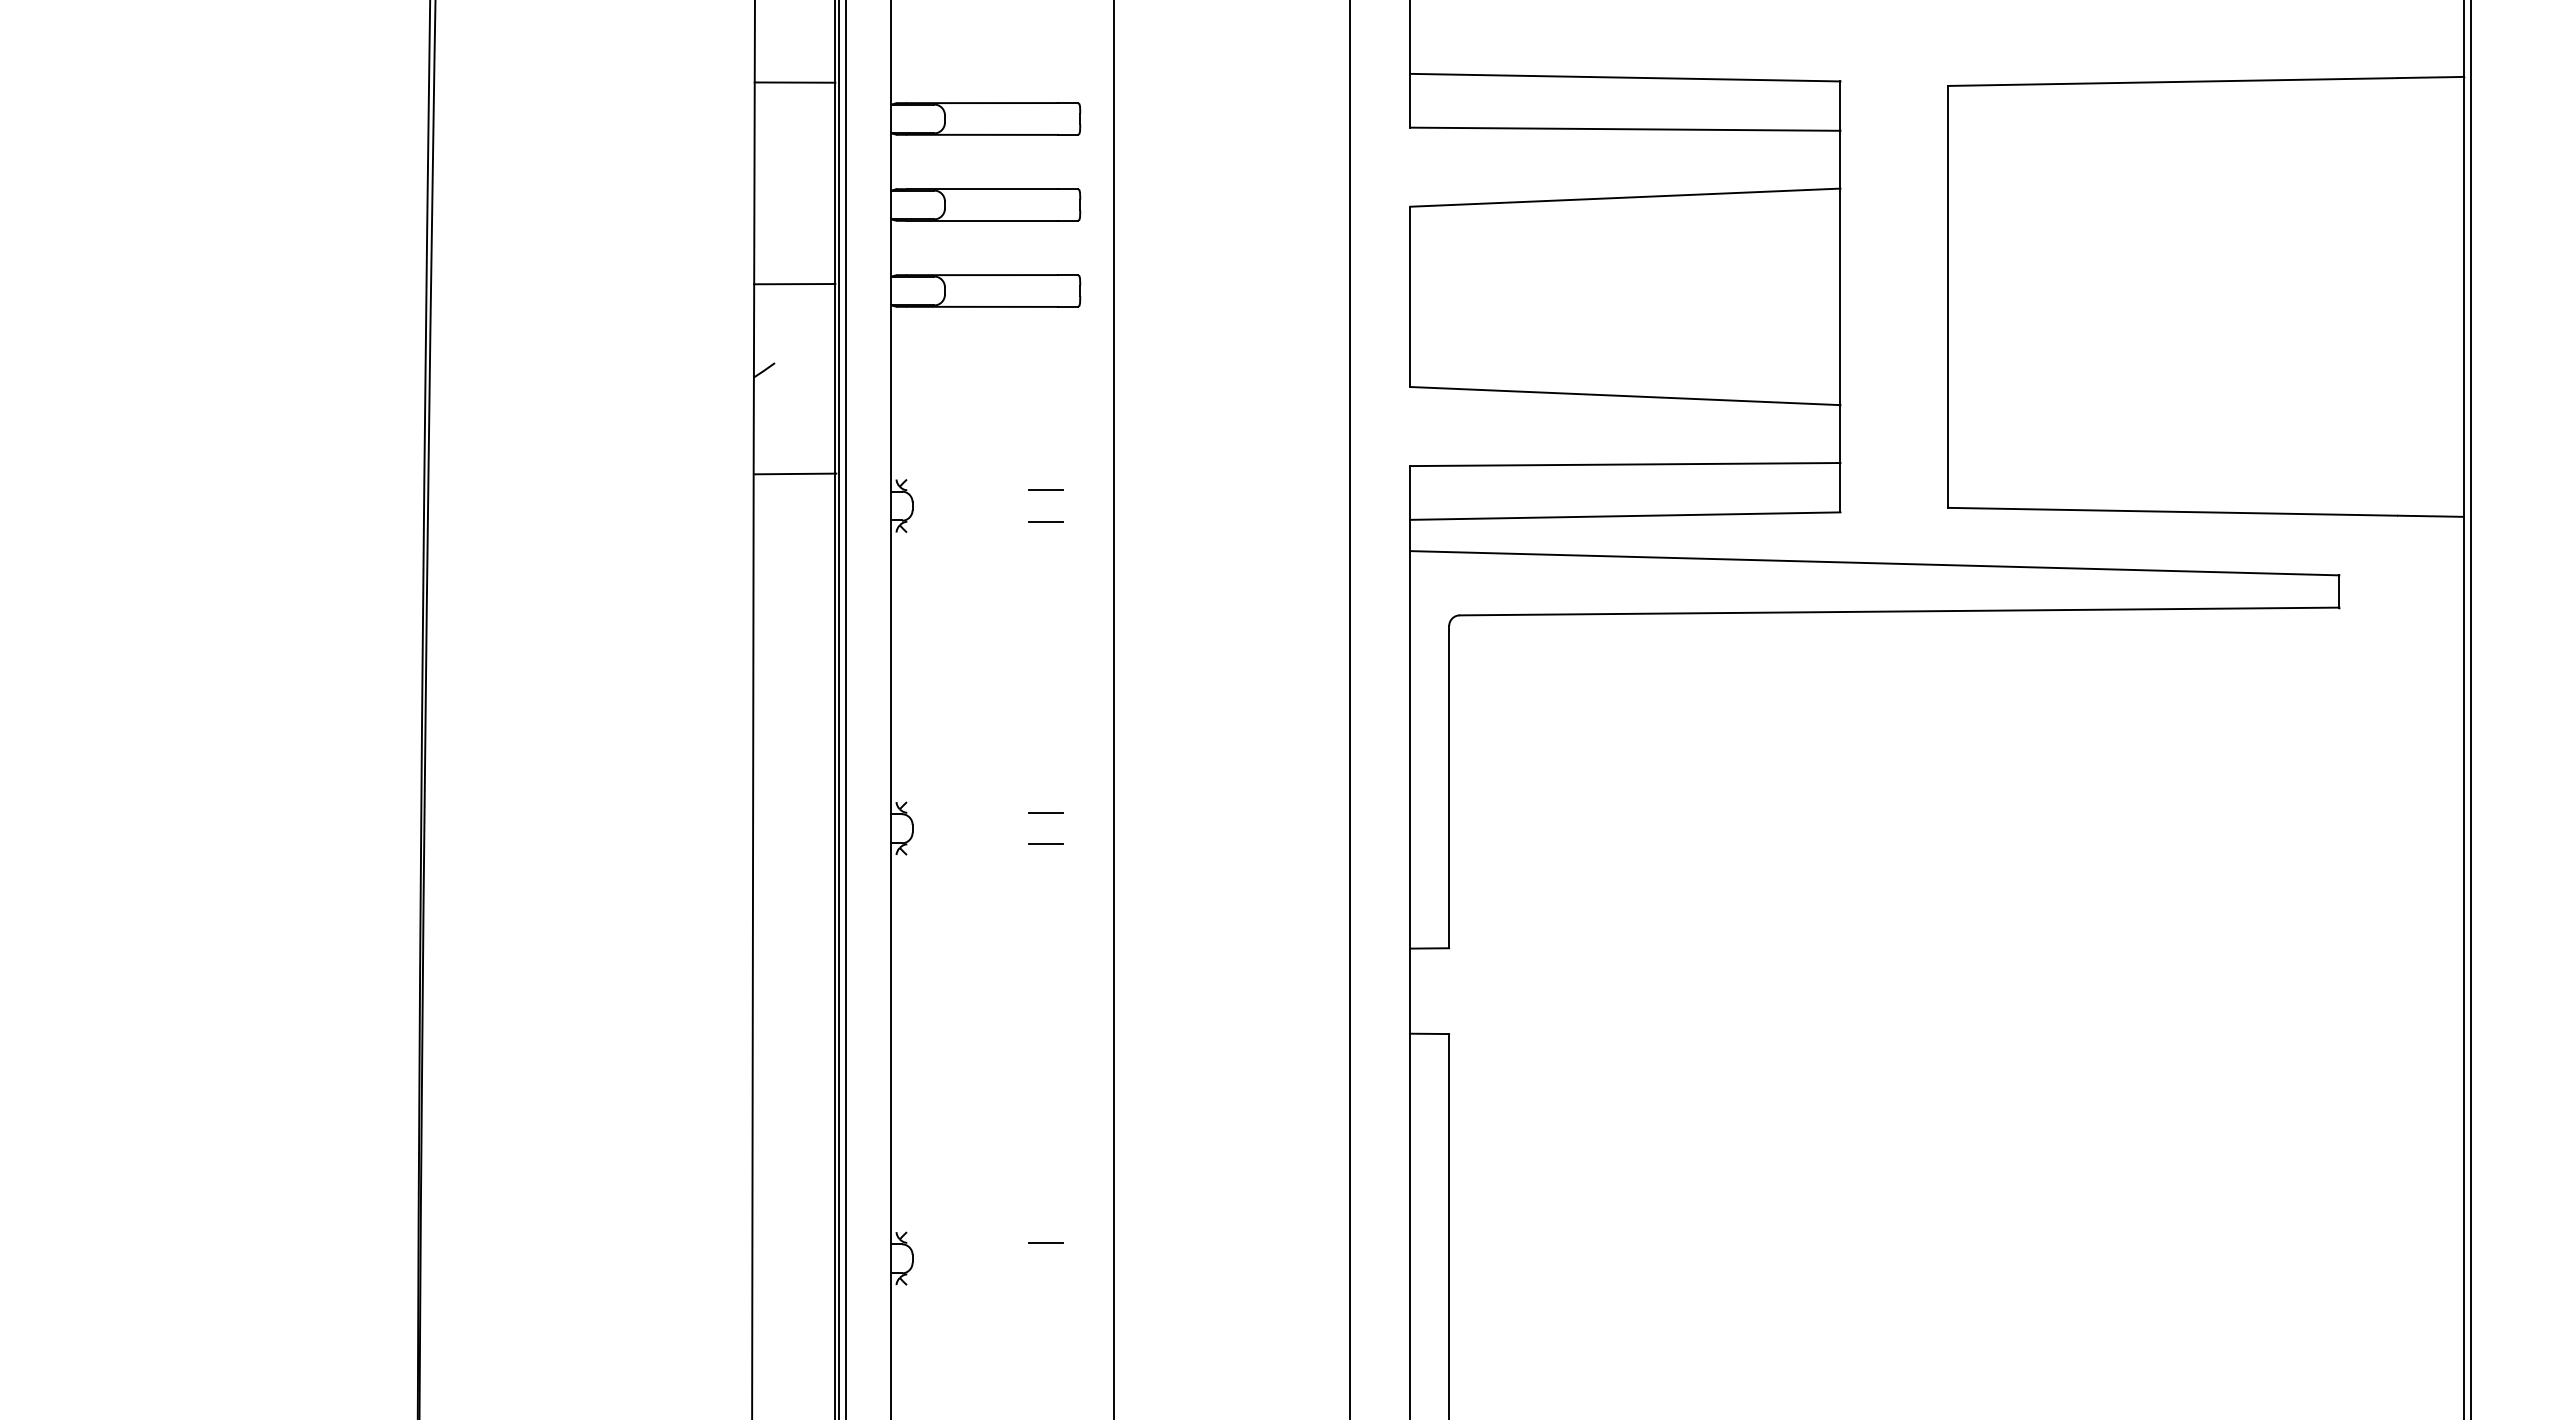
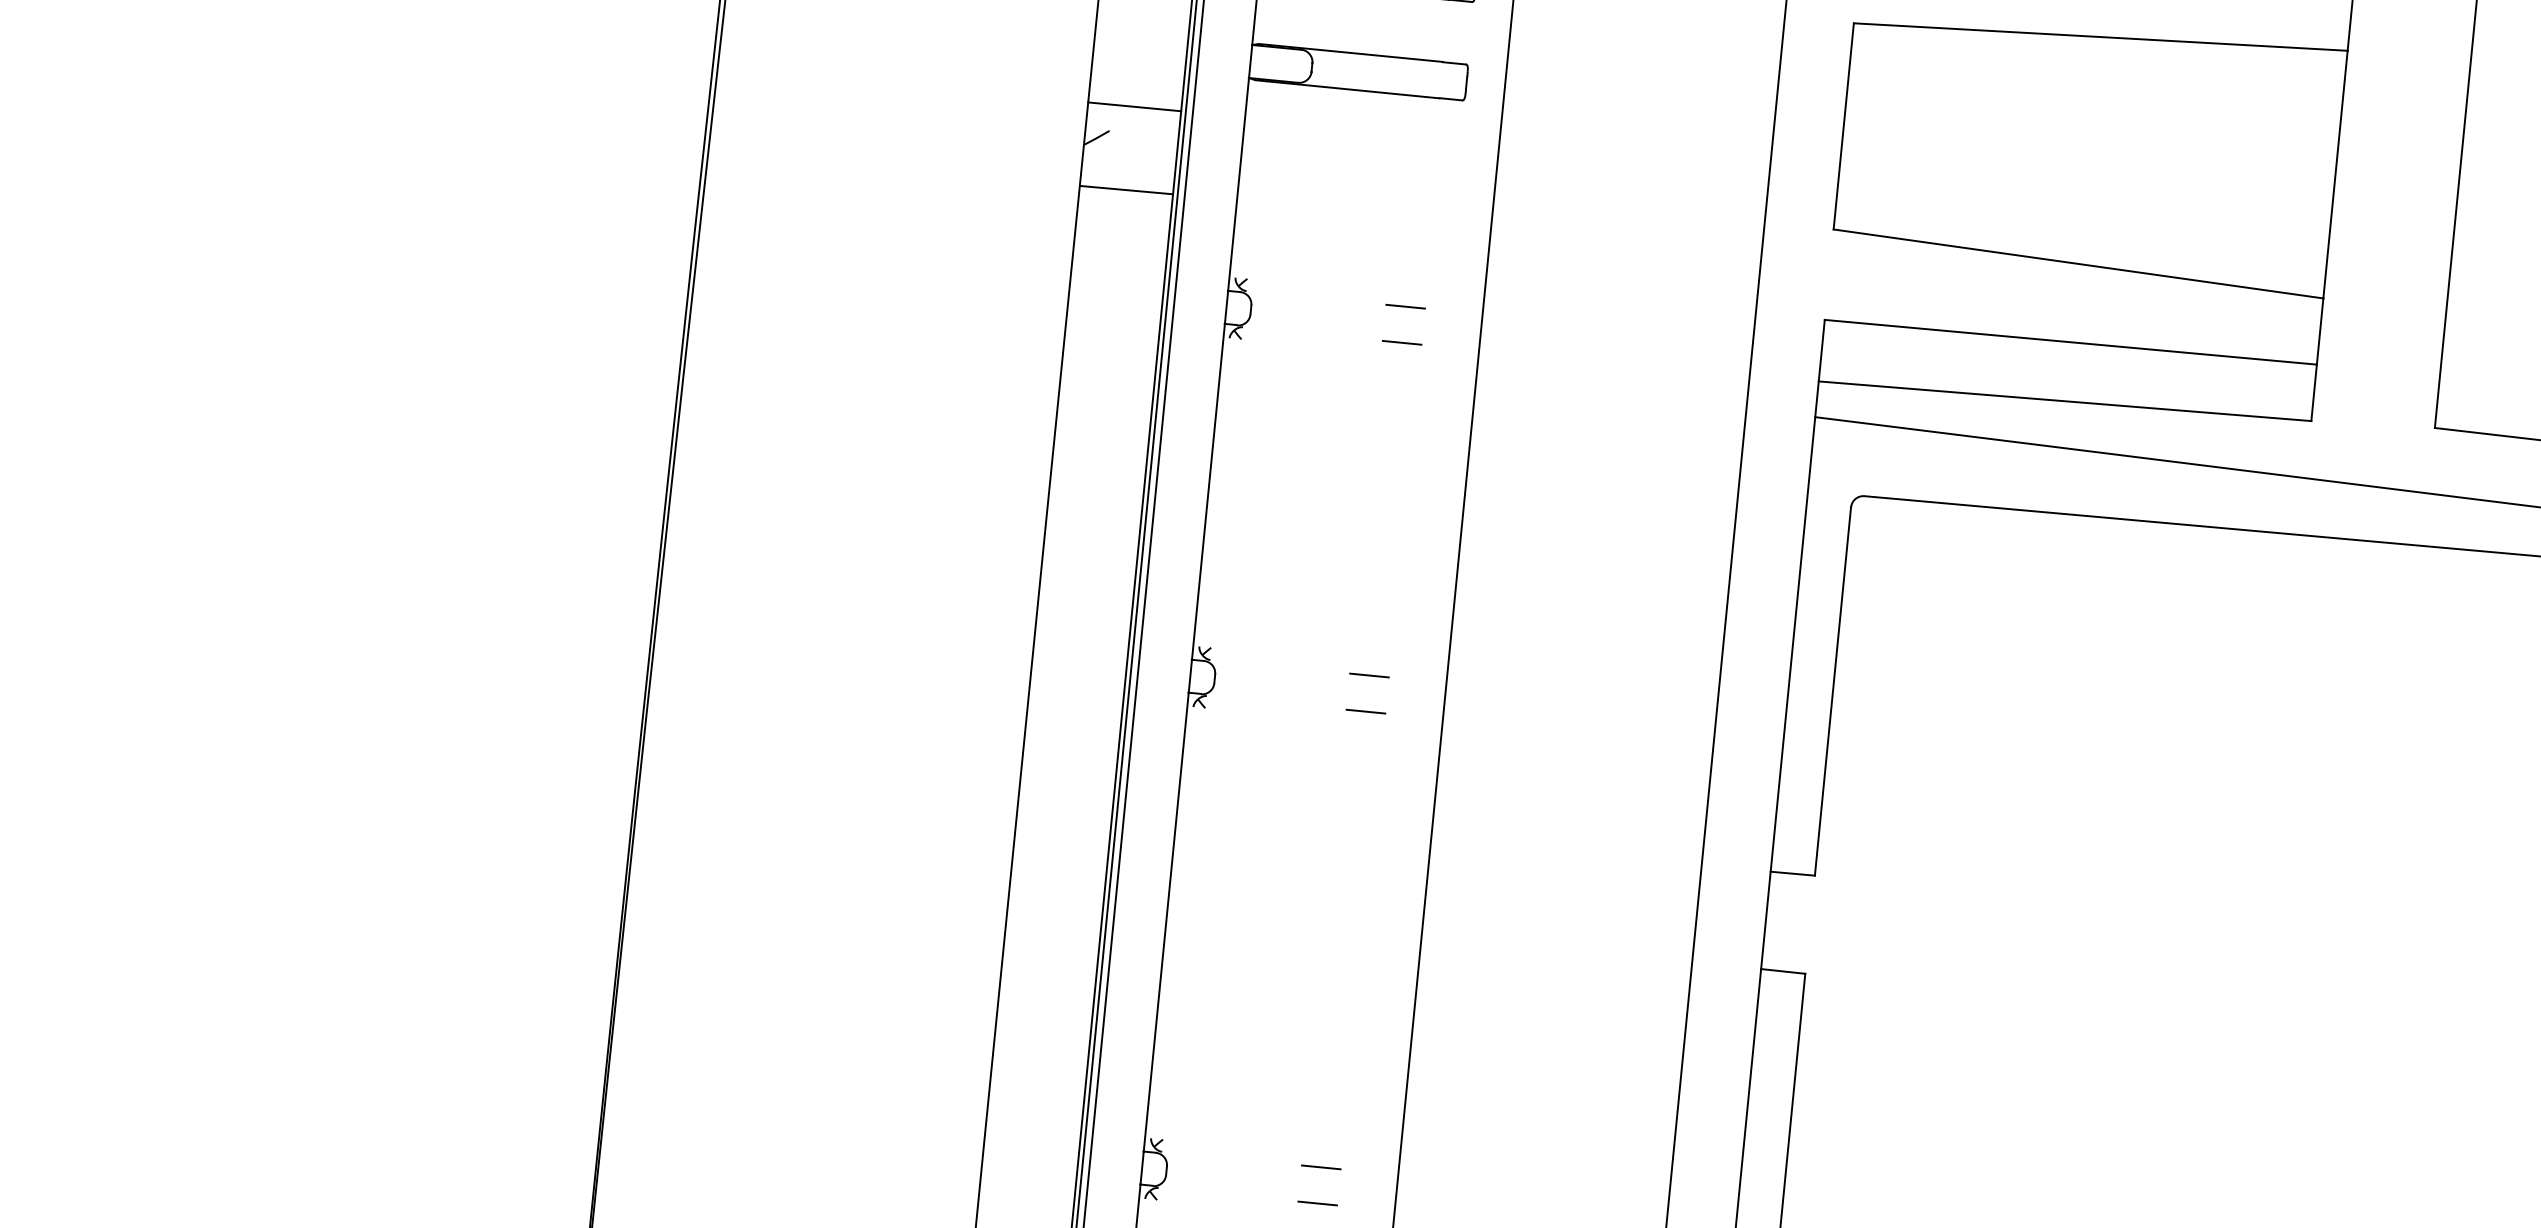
line: (794, 284) -> (1134, 107), moved
line: (795, 473) -> (1126, 189), moved
line: (1046, 1274) -> (1317, 1203), added

